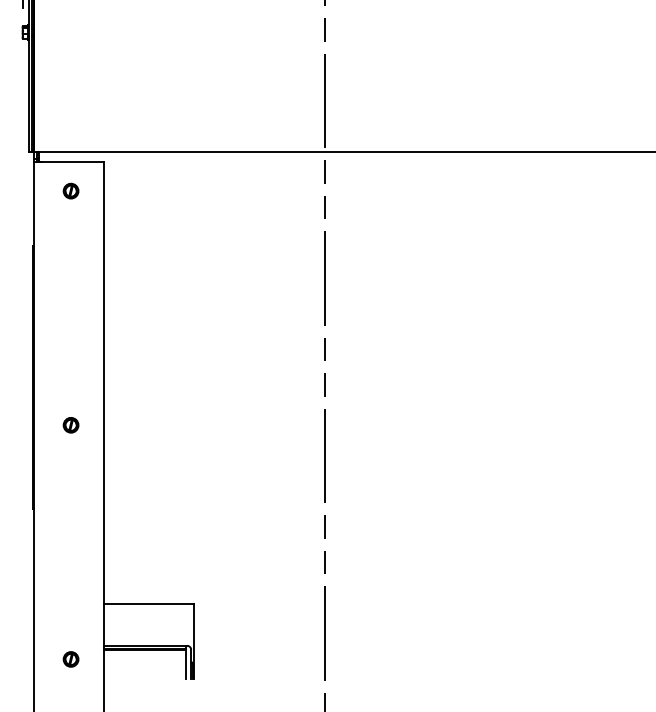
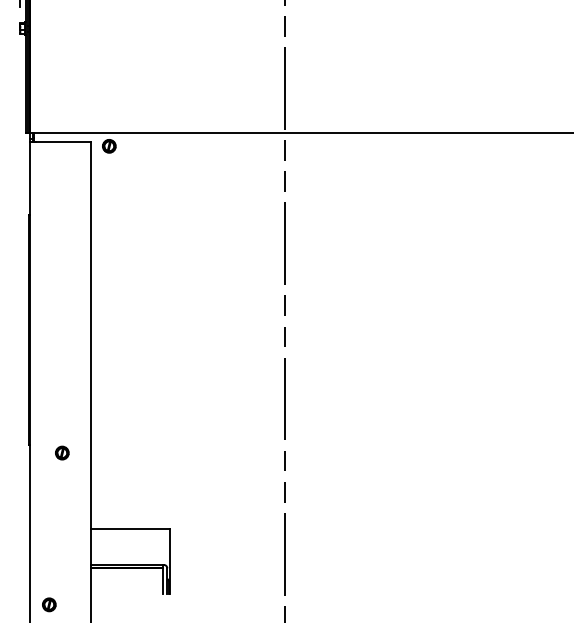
part: (71, 191) -> (109, 146), moved
part: (71, 424) -> (62, 452), moved
part: (71, 659) -> (49, 604), moved

